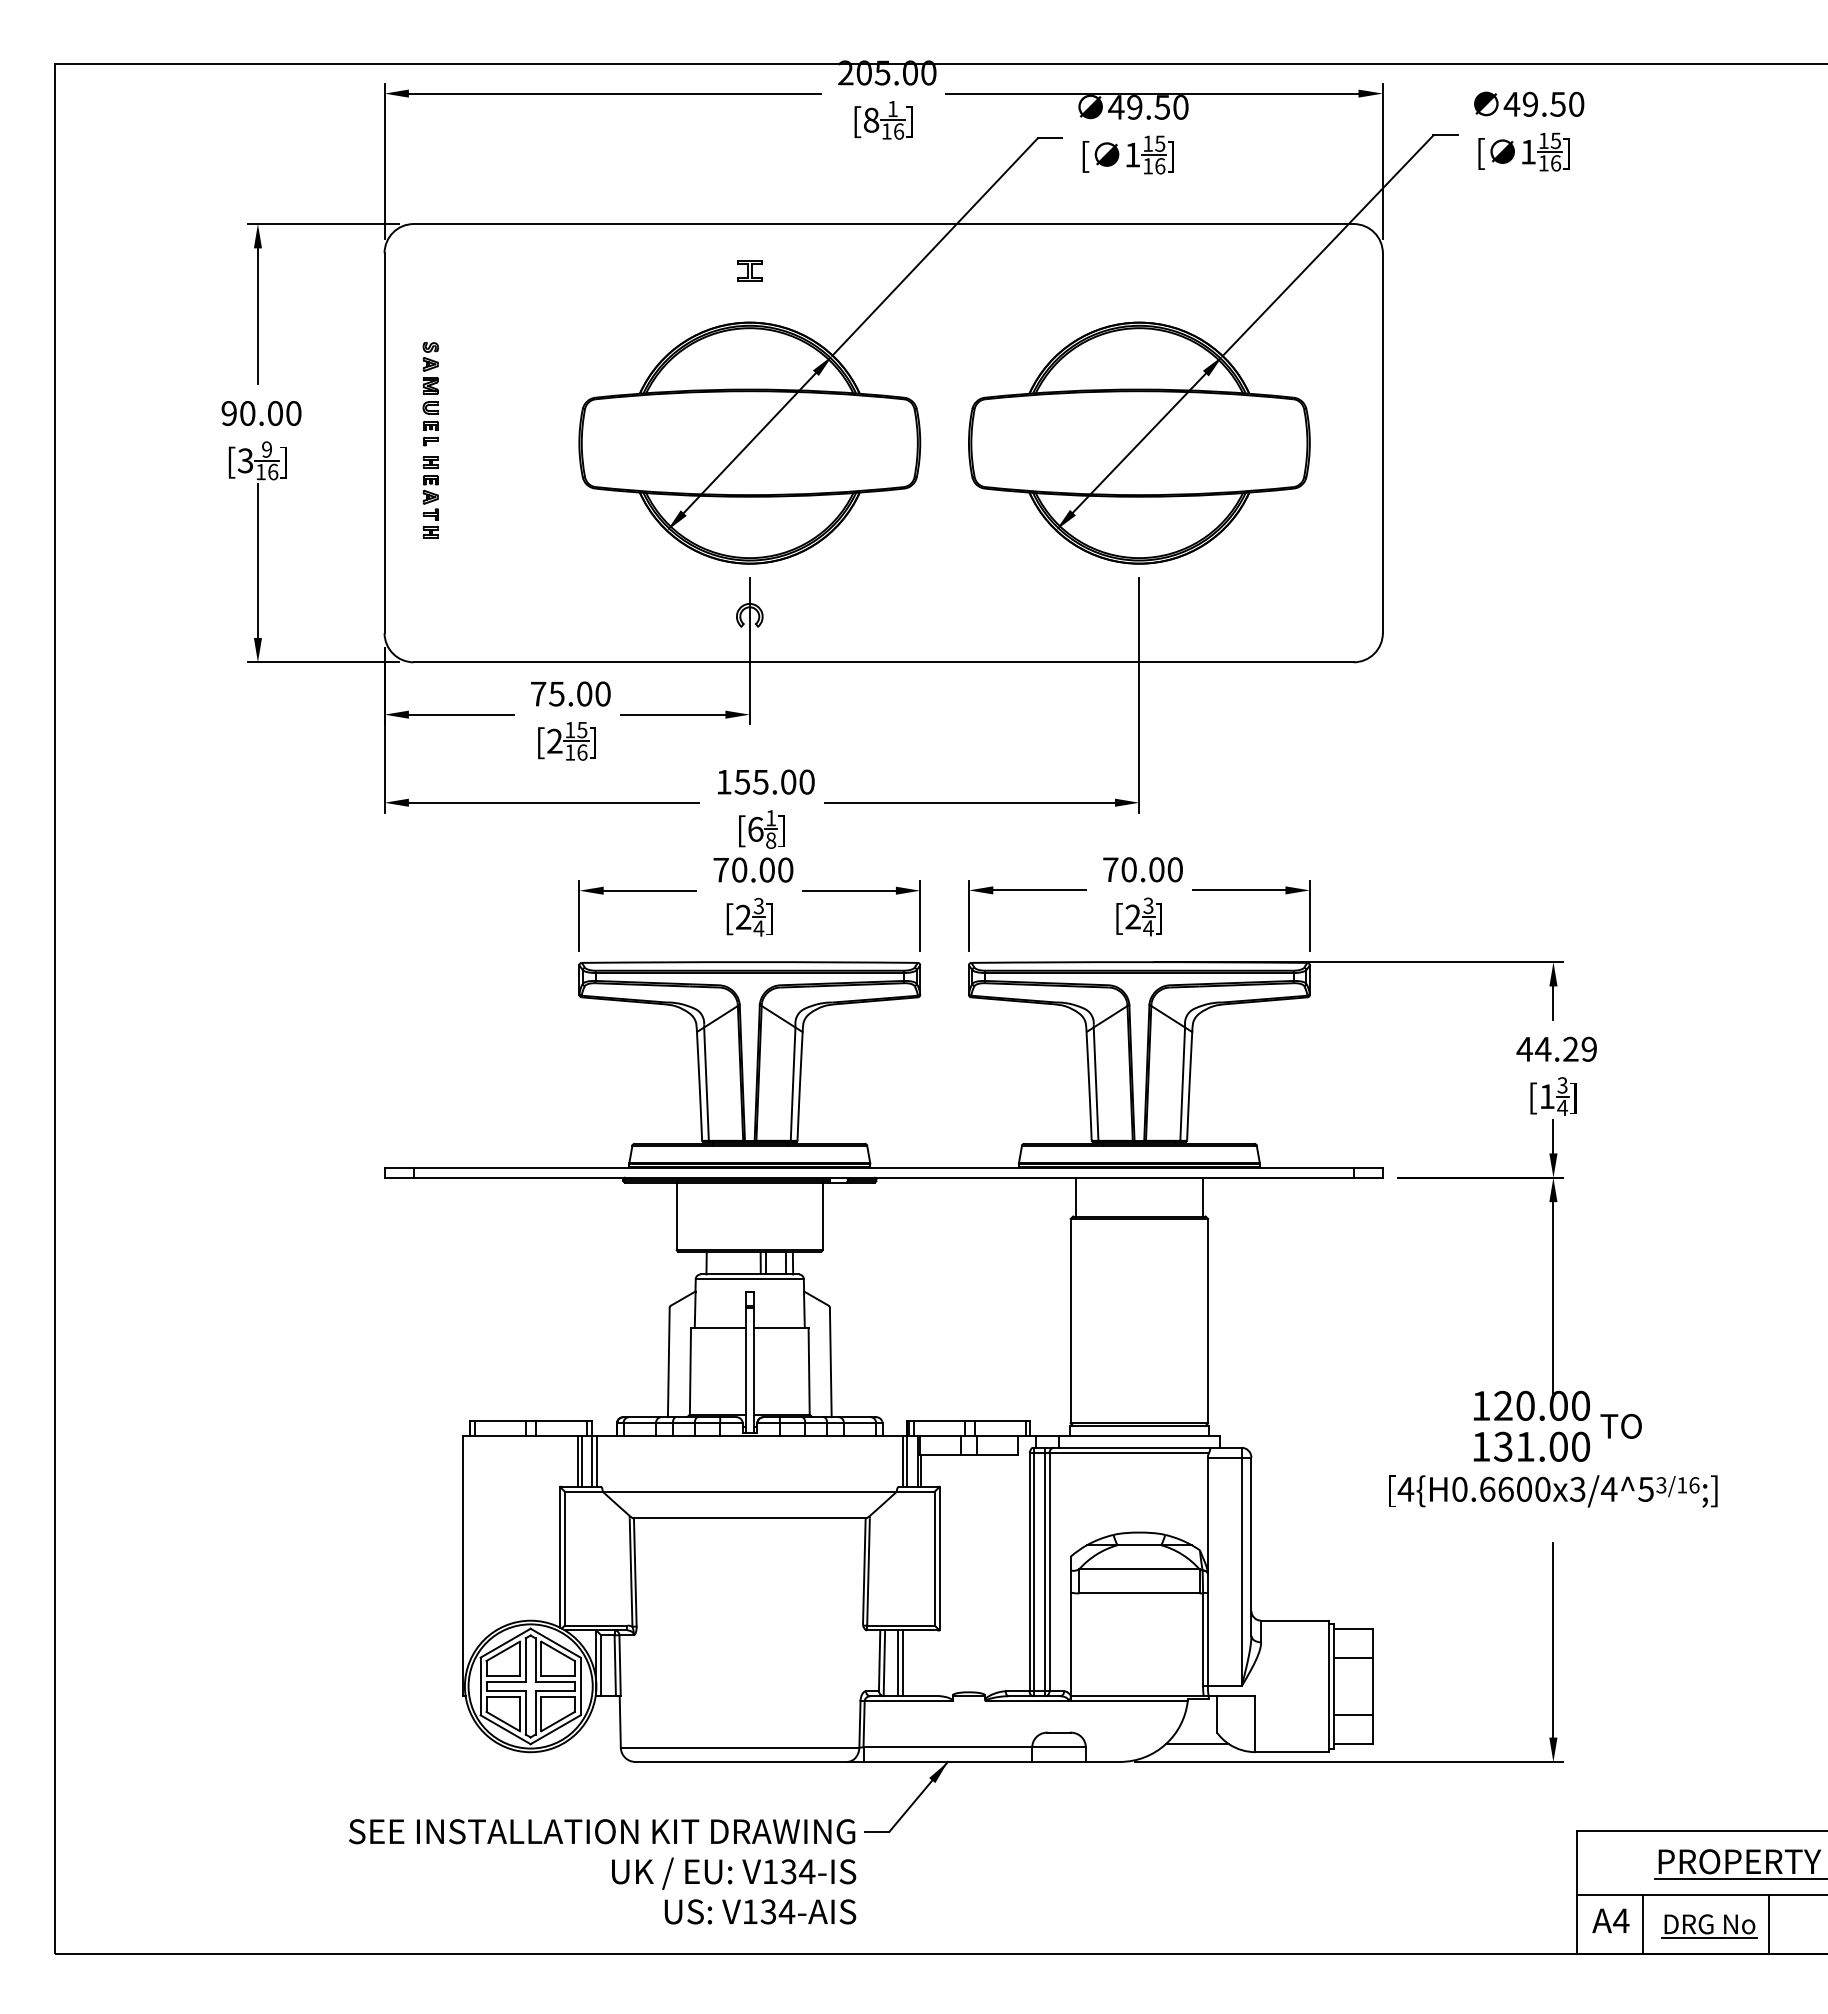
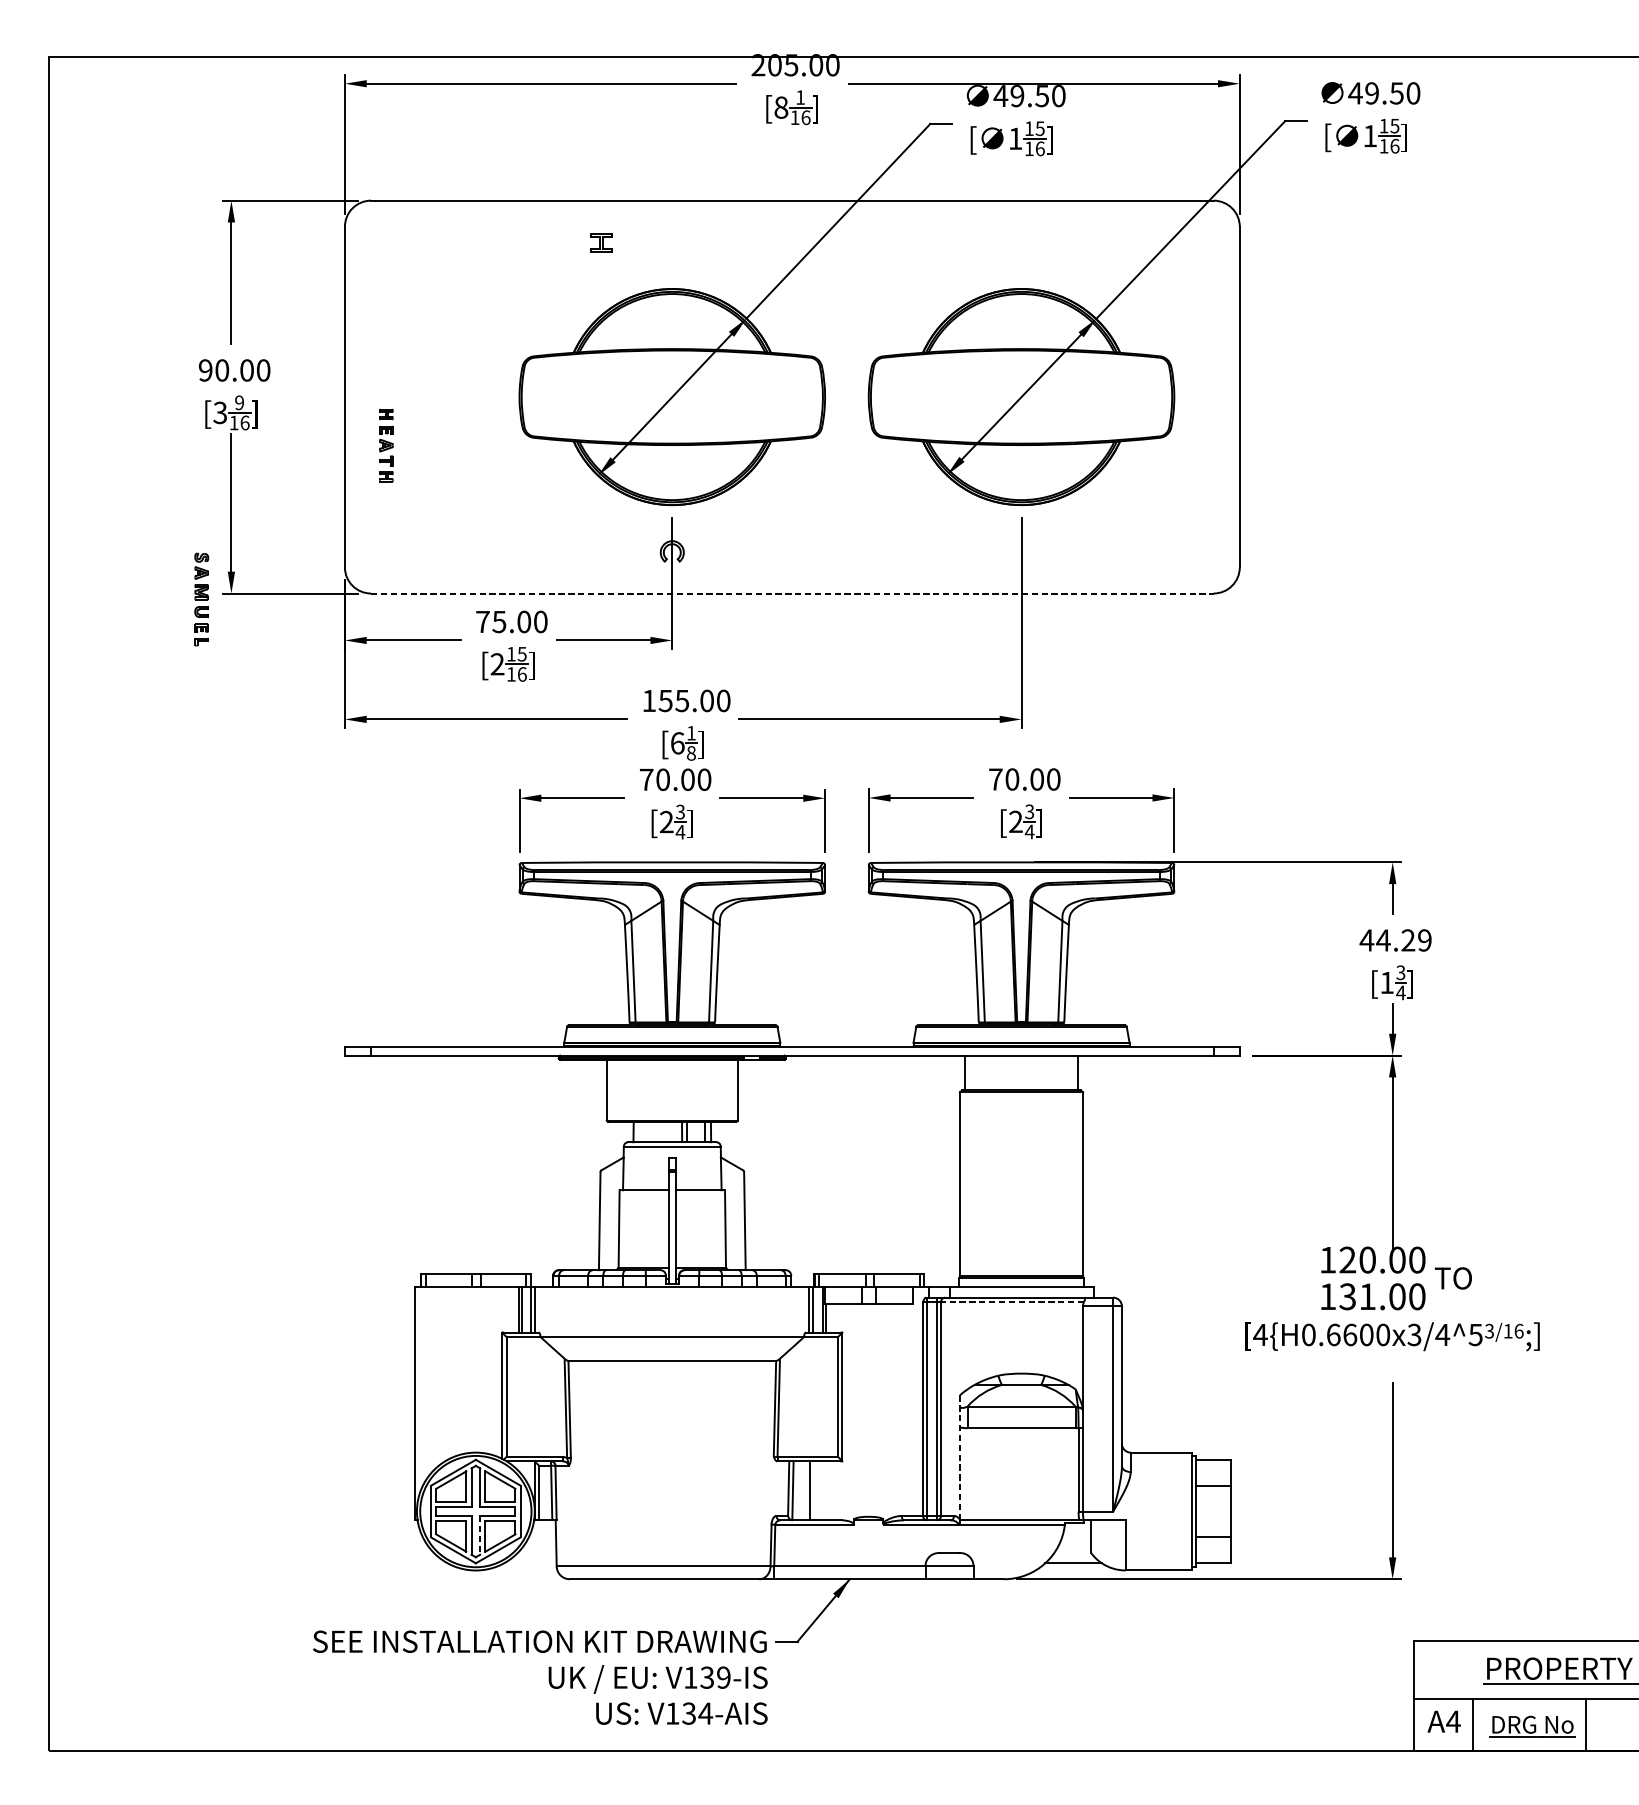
part: (749, 270) -> (601, 242), moved
part: (430, 394) -> (201, 599), moved
line: (883, 662) -> (792, 593), solid -> dashed
line: (1129, 1452) -> (1012, 1301), solid -> dashed
line: (1070, 1626) -> (959, 1457), solid -> dashed
line: (898, 1663) -> (805, 1490), removed
line: (535, 1712) -> (480, 1534), solid -> dashed
text: (806, 1871) -> (723, 1677), V134-IS -> V139-IS

